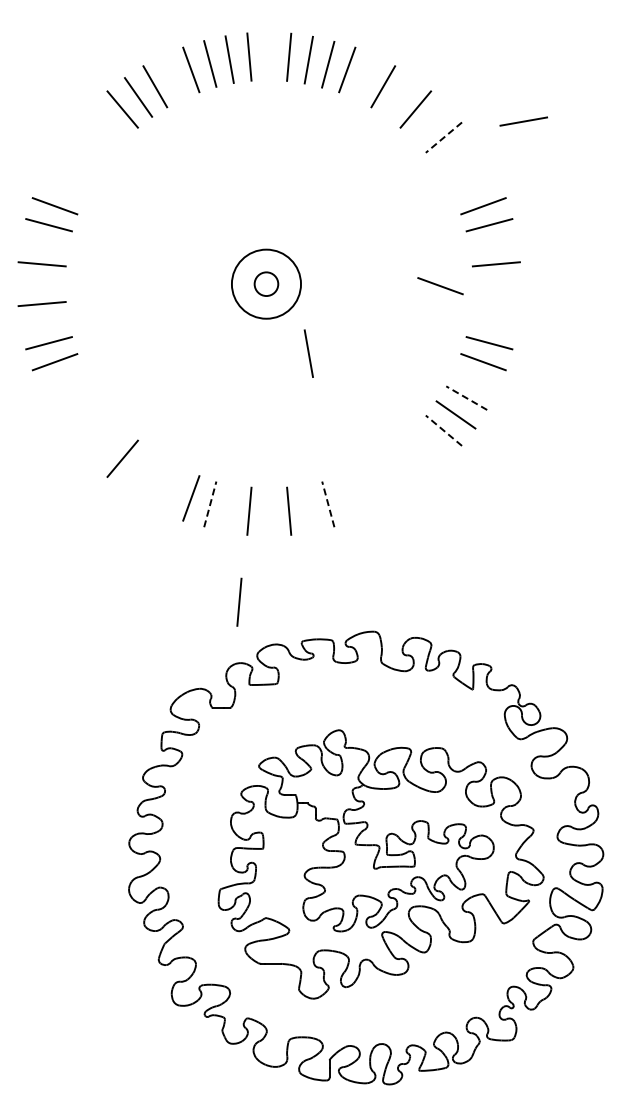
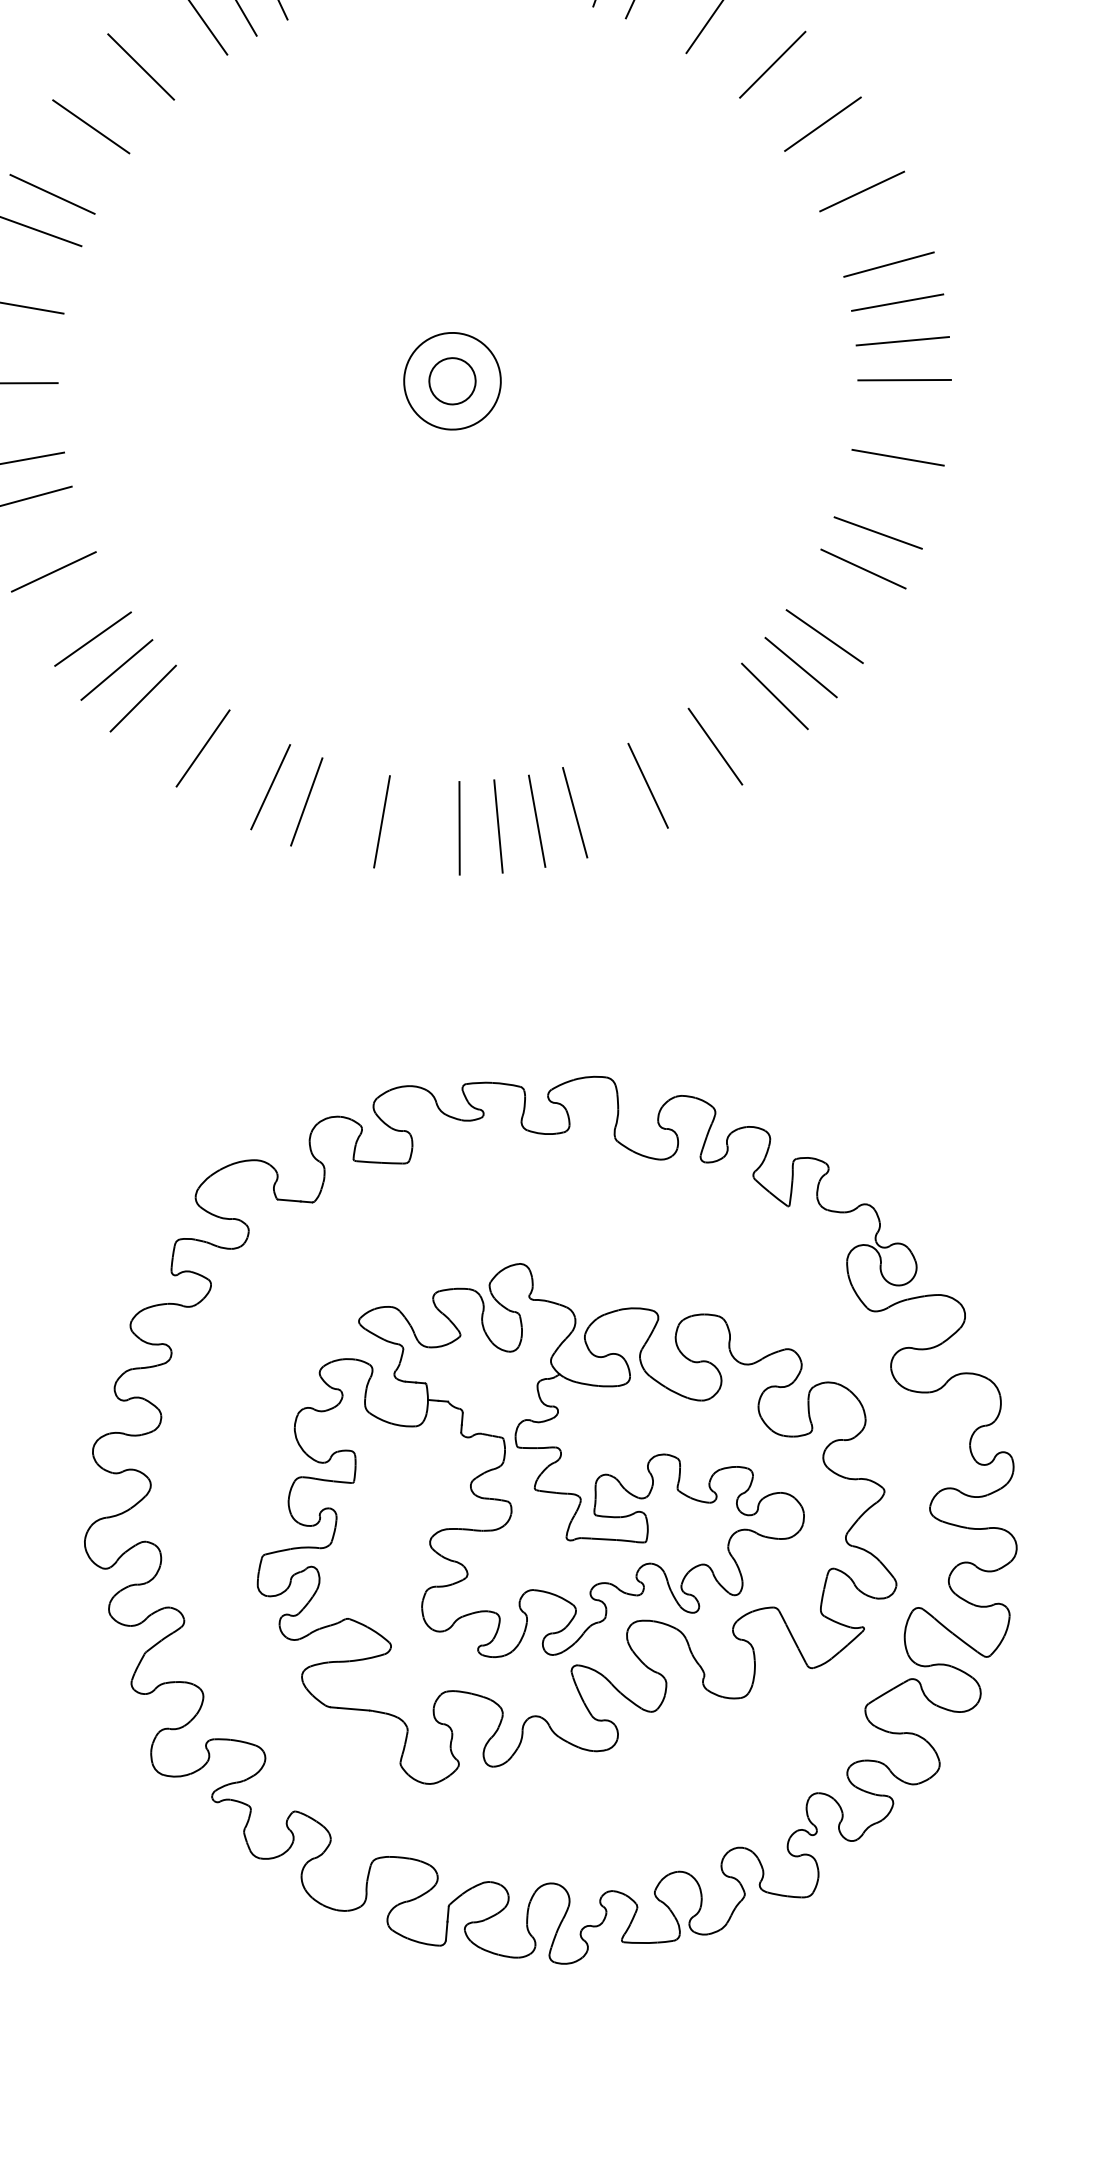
line: (523, 121) -> (902, 340), moved
line: (94, 137) -> (140, 66), added
line: (443, 137) -> (822, 123), dashed -> solid
line: (71, 170) -> (90, 127), added
line: (466, 170) -> (861, 192), added
circle: (266, 283) -> (452, 379), size x0.71
line: (440, 286) -> (791, 414), removed
line: (495, 304) -> (896, 458), added
line: (308, 353) -> (497, 826), moved
line: (71, 398) -> (53, 572), added
line: (466, 398) -> (824, 637), dashed -> solid
line: (94, 430) -> (92, 638), added
line: (443, 430) -> (774, 695), dashed -> solid
line: (107, 445) -> (115, 670), added
line: (415, 458) -> (714, 745), added
line: (155, 481) -> (203, 748), added
line: (383, 481) -> (648, 785), added
line: (347, 498) -> (575, 812), added
line: (210, 504) -> (307, 802), dashed -> solid
line: (328, 504) -> (537, 821), dashed -> solid
line: (239, 601) -> (347, 996), removed

